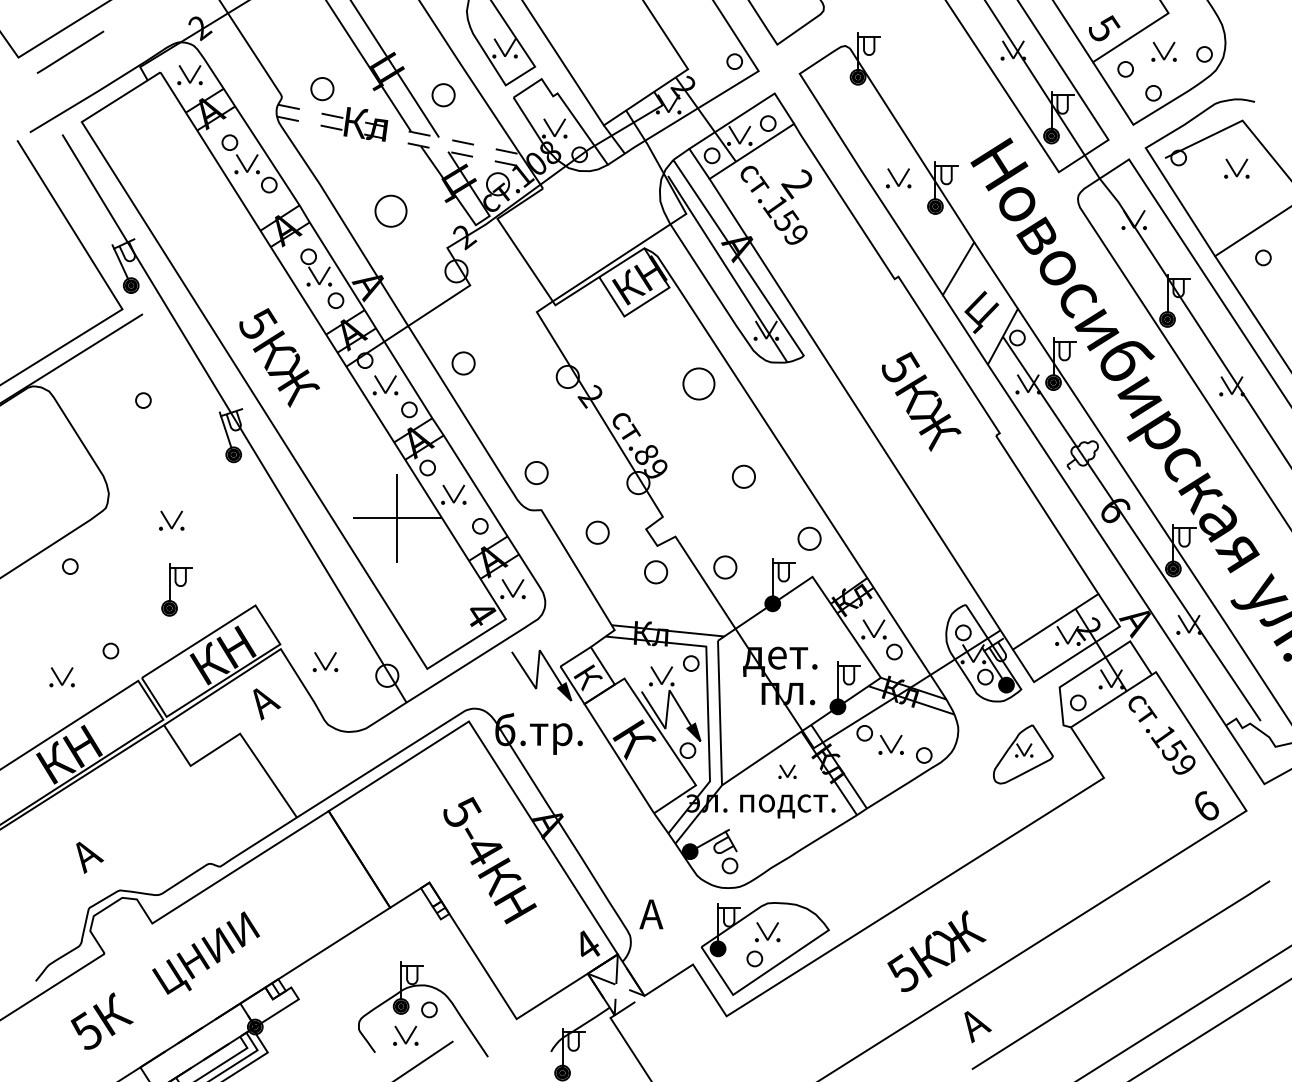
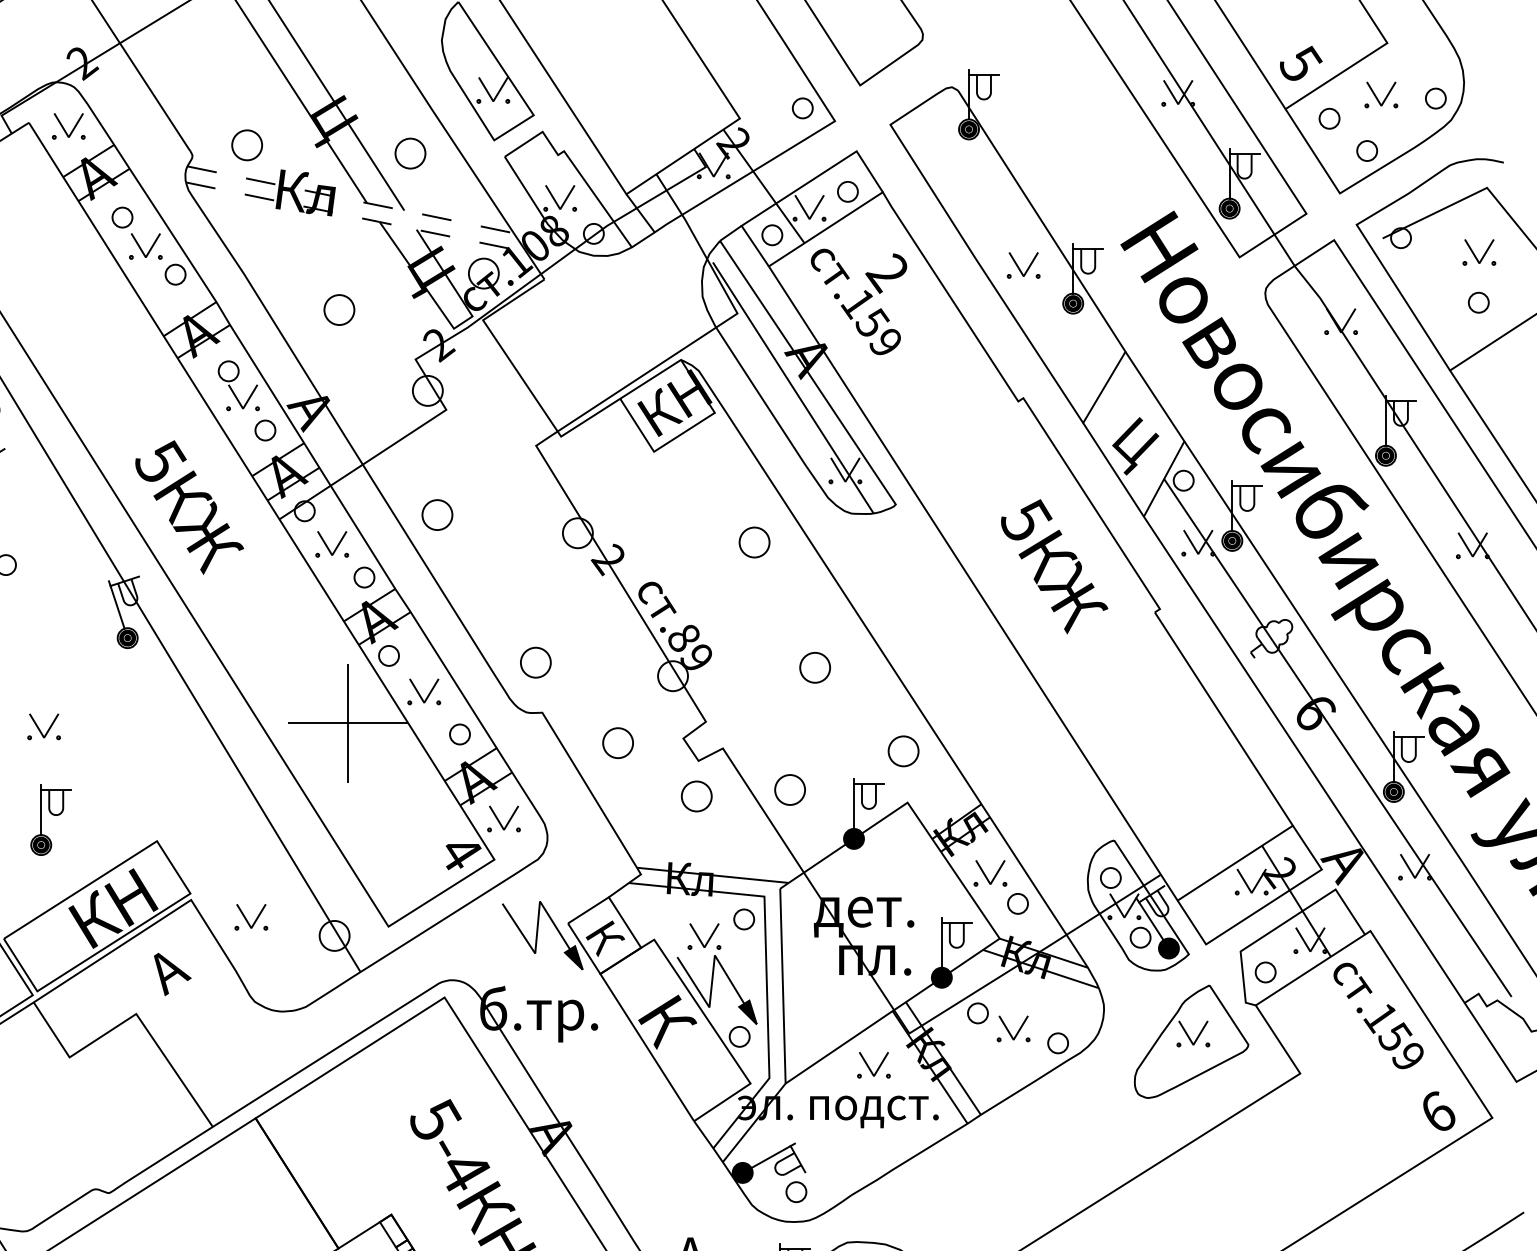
part: (390, 211) -> (338, 310), size x0.71
part: (1263, 257) -> (1478, 302), moved
part: (698, 383) -> (753, 542), size x0.71
part: (1023, 754) -> (1191, 1041), size x1.43
part: (787, 771) -> (873, 1064), size x1.43

